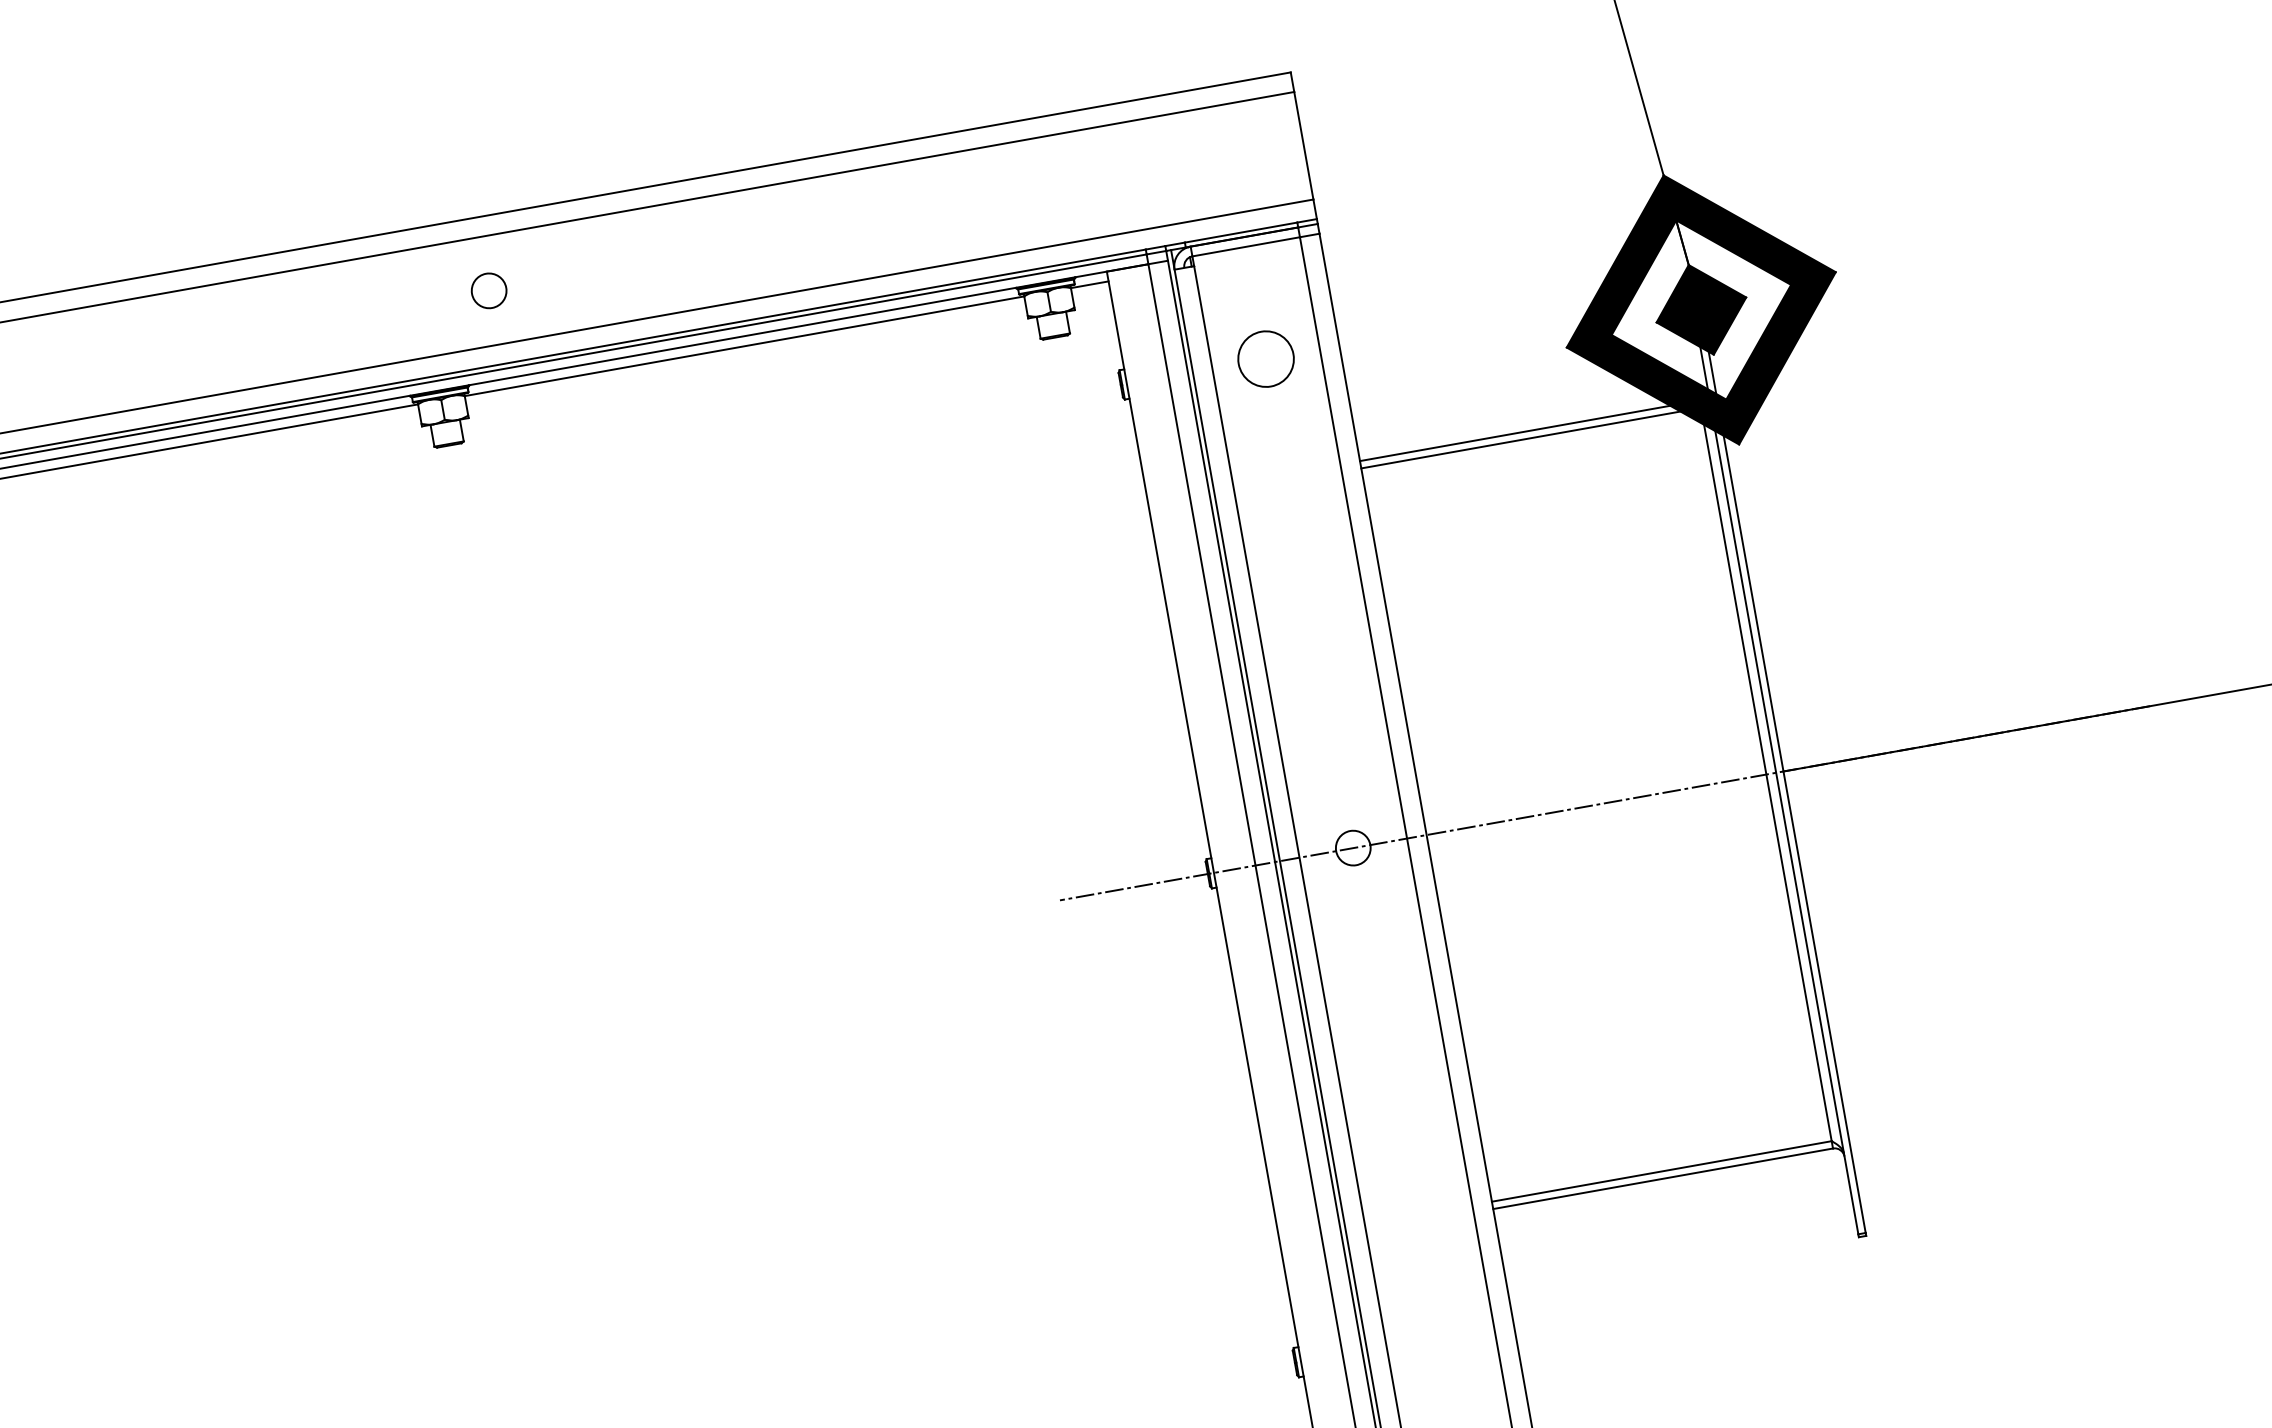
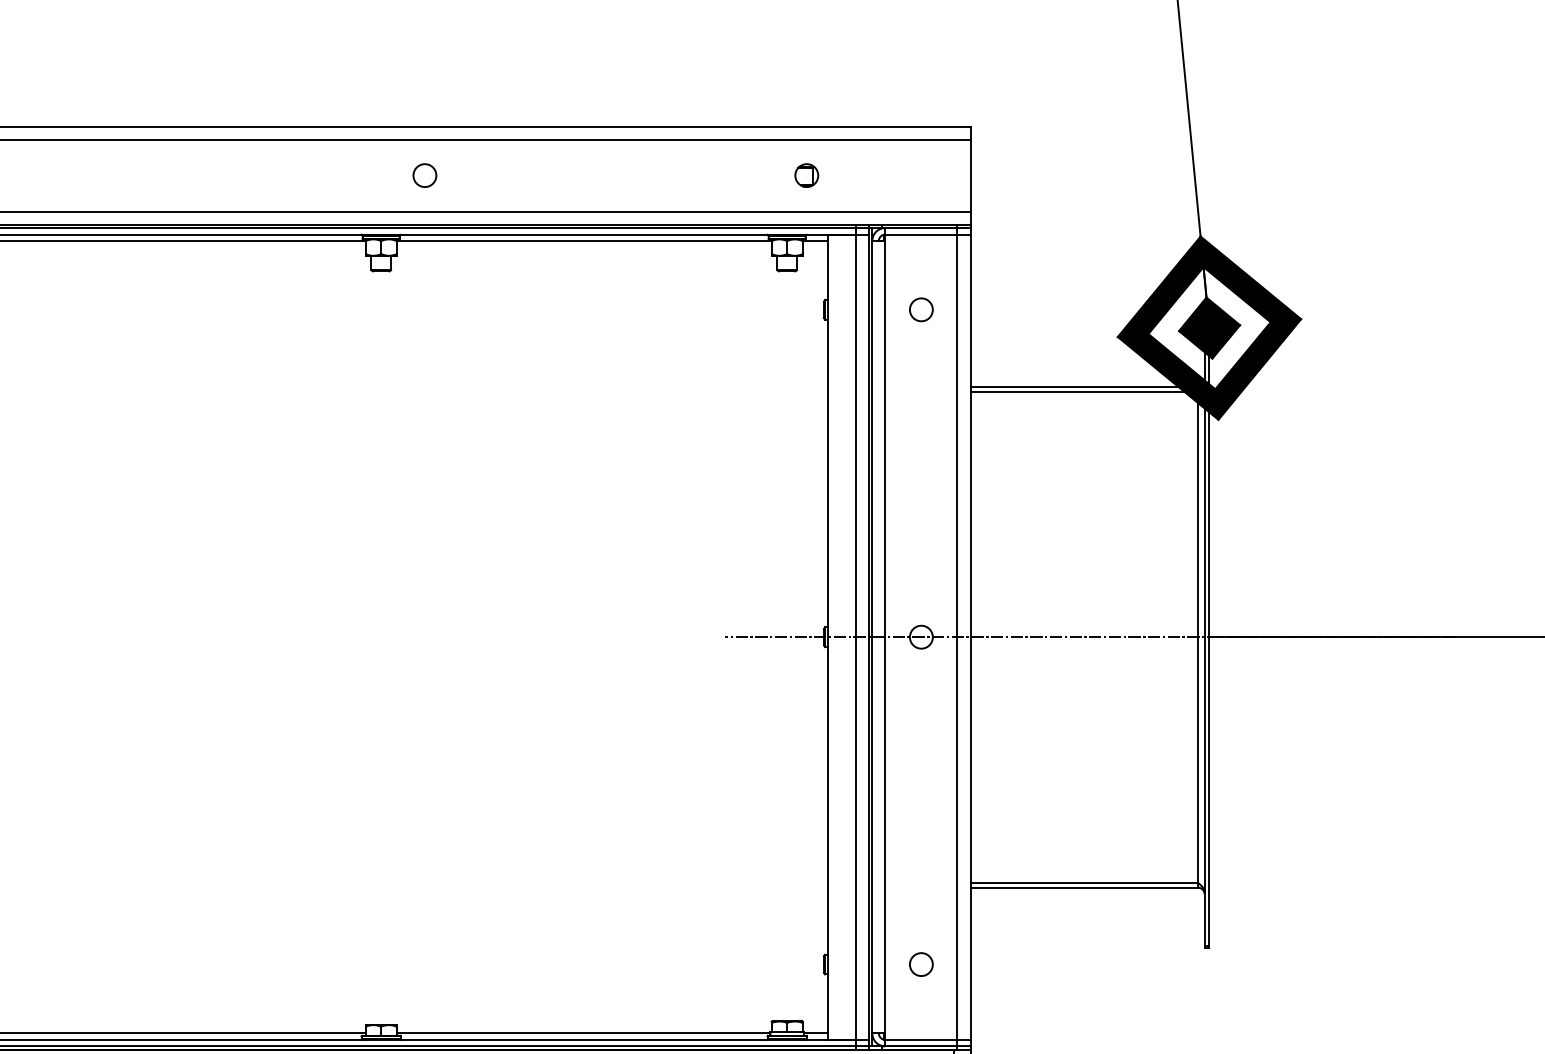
part: (1058, 189) -> (806, 175), added
circle: (1266, 358) -> (921, 309), size x0.62
circle: (1440, 1336) -> (921, 964), added

